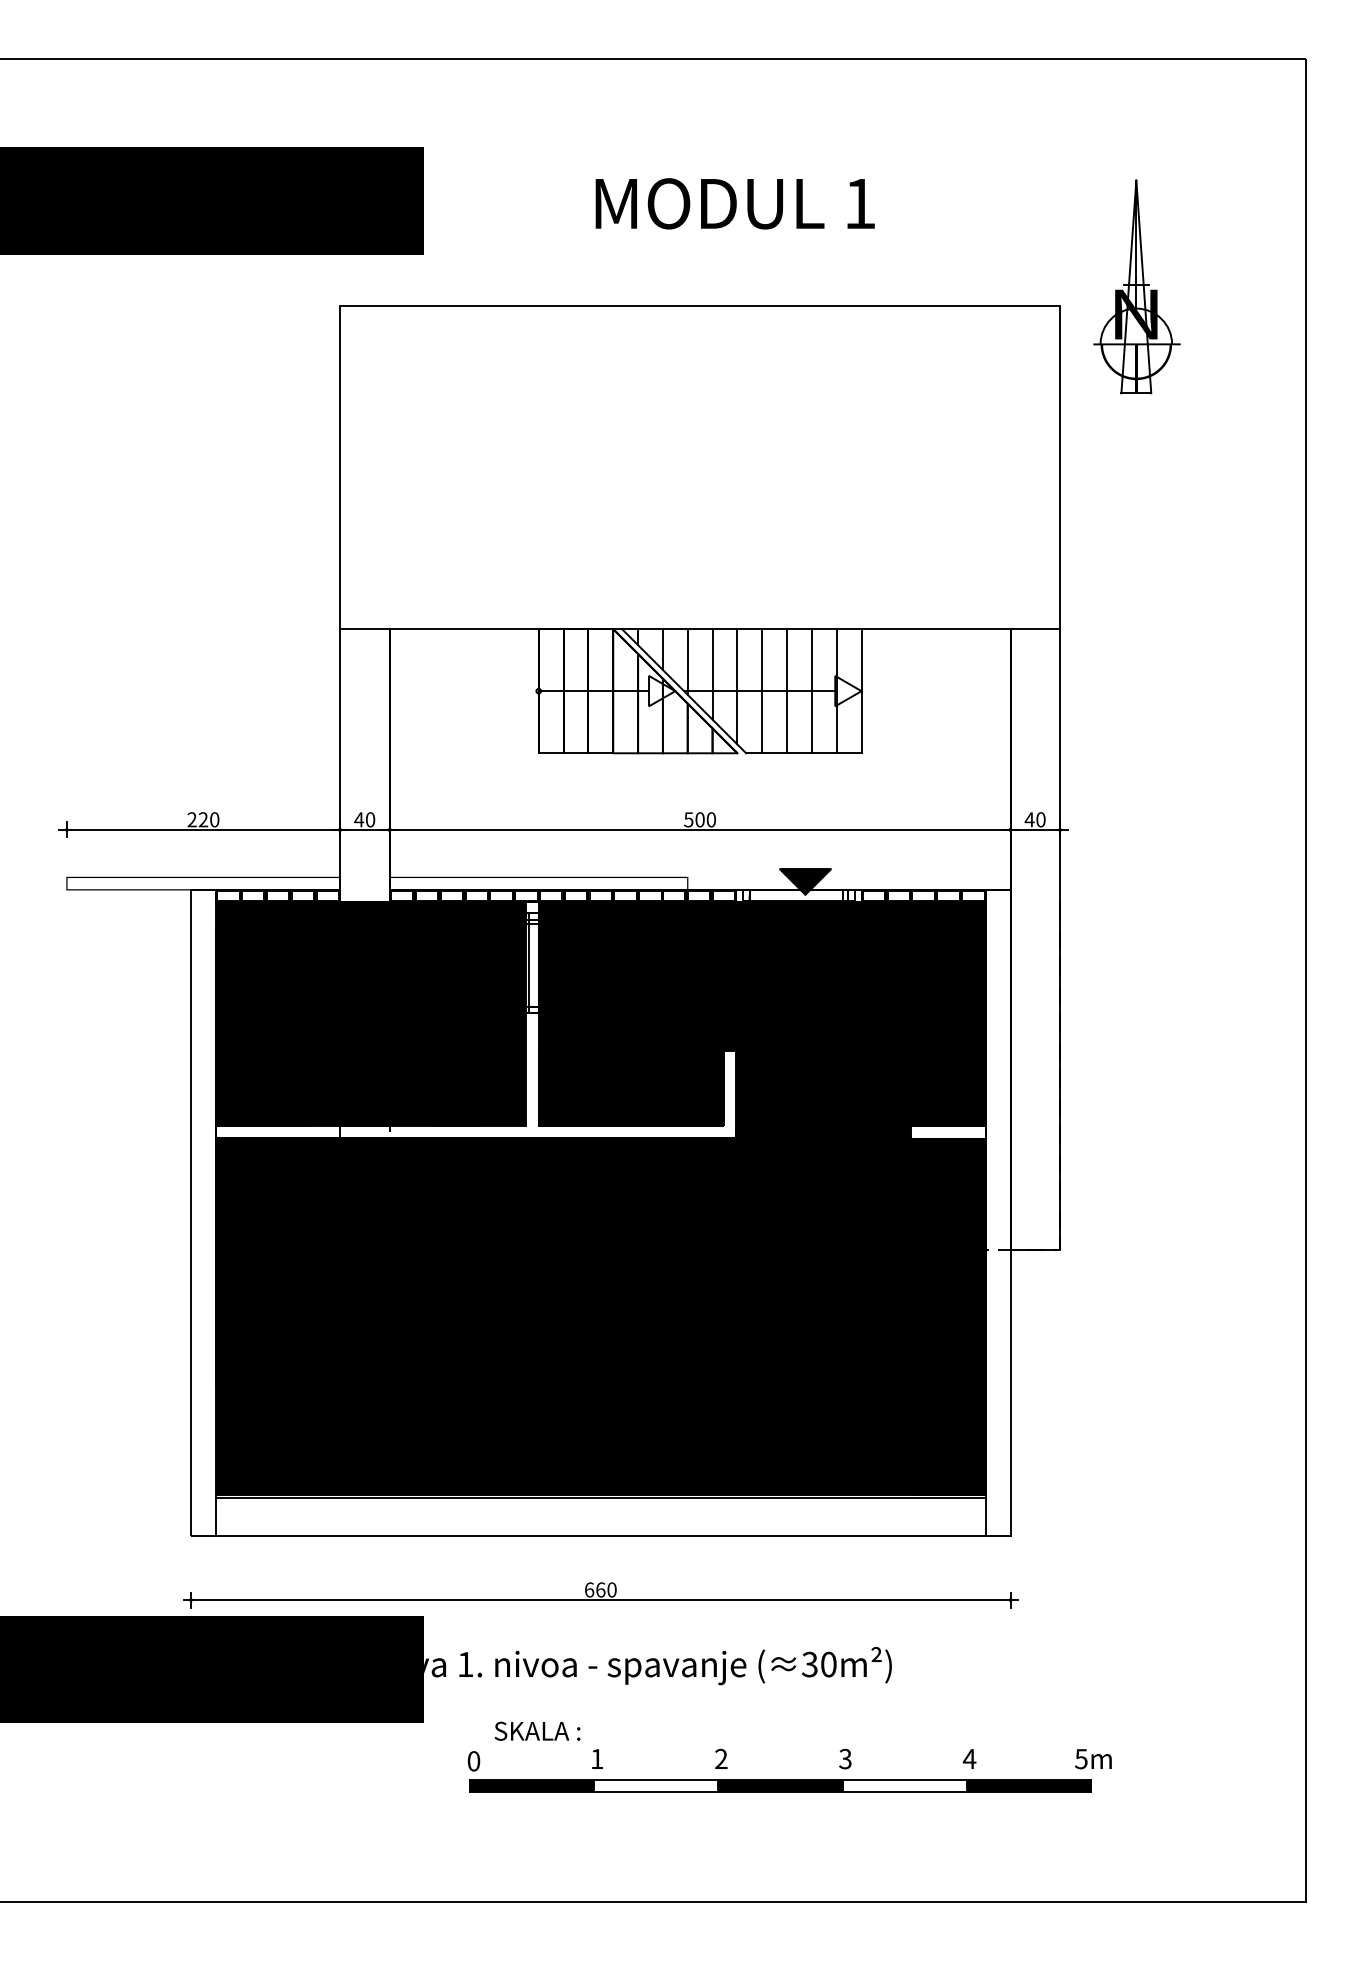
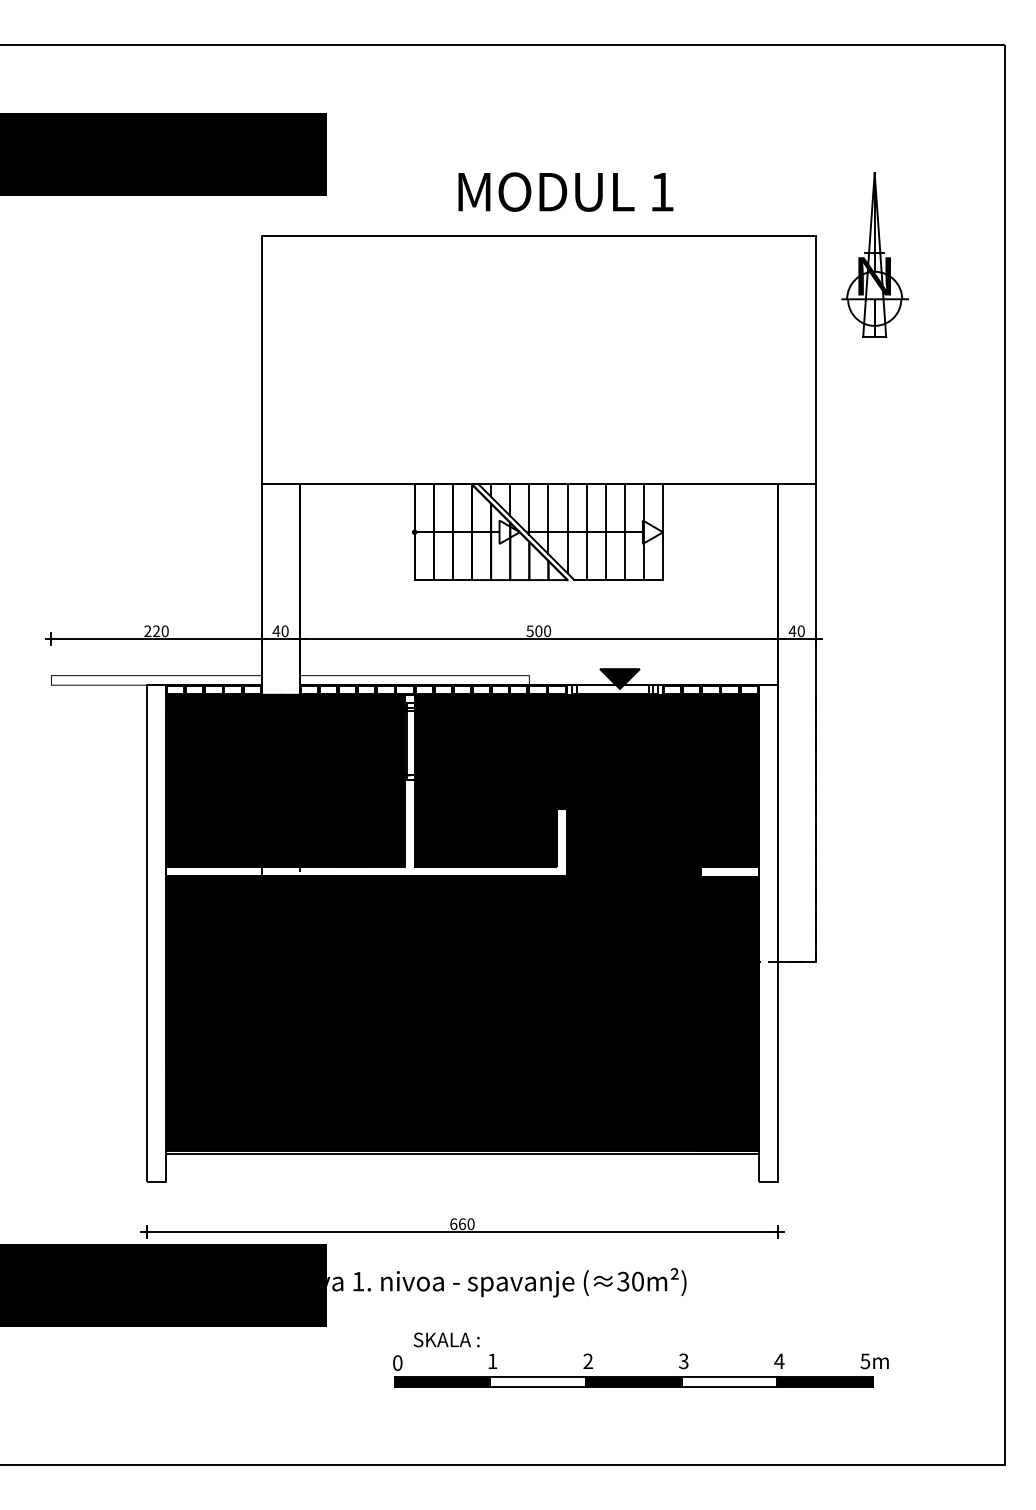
text: (734, 203) -> (565, 191), moved
part: (1136, 286) -> (874, 254), moved
line: (600, 1535) -> (462, 1182), removed
part: (789, 1778) -> (640, 1376), moved

